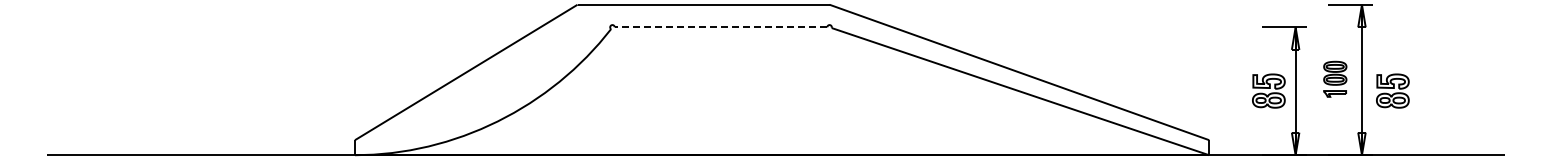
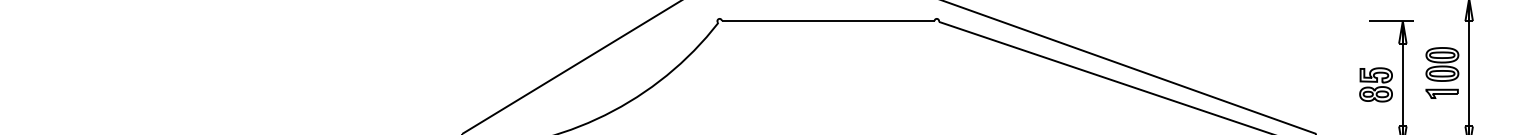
line: (720, 27) -> (827, 21), dashed -> solid
part: (1335, 79) -> (1442, 73), size x1.43
part: (1392, 90) -> (1499, 84), removed

